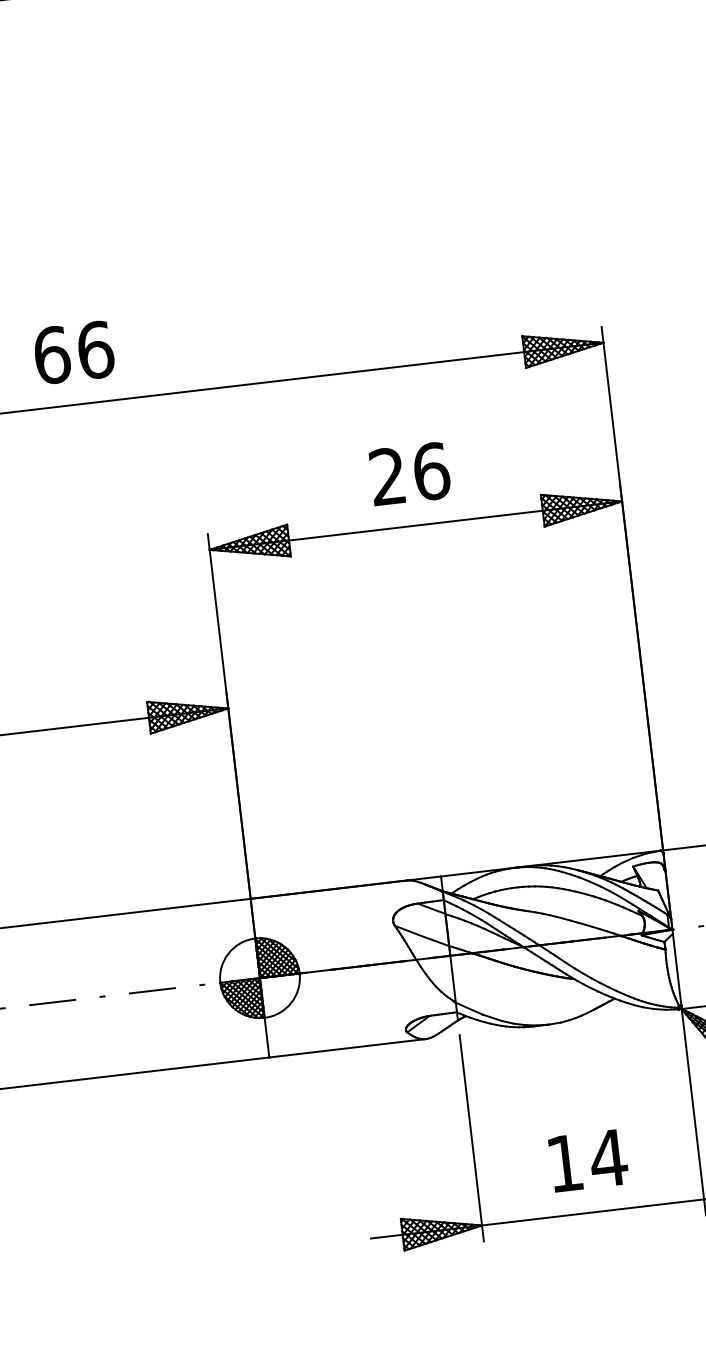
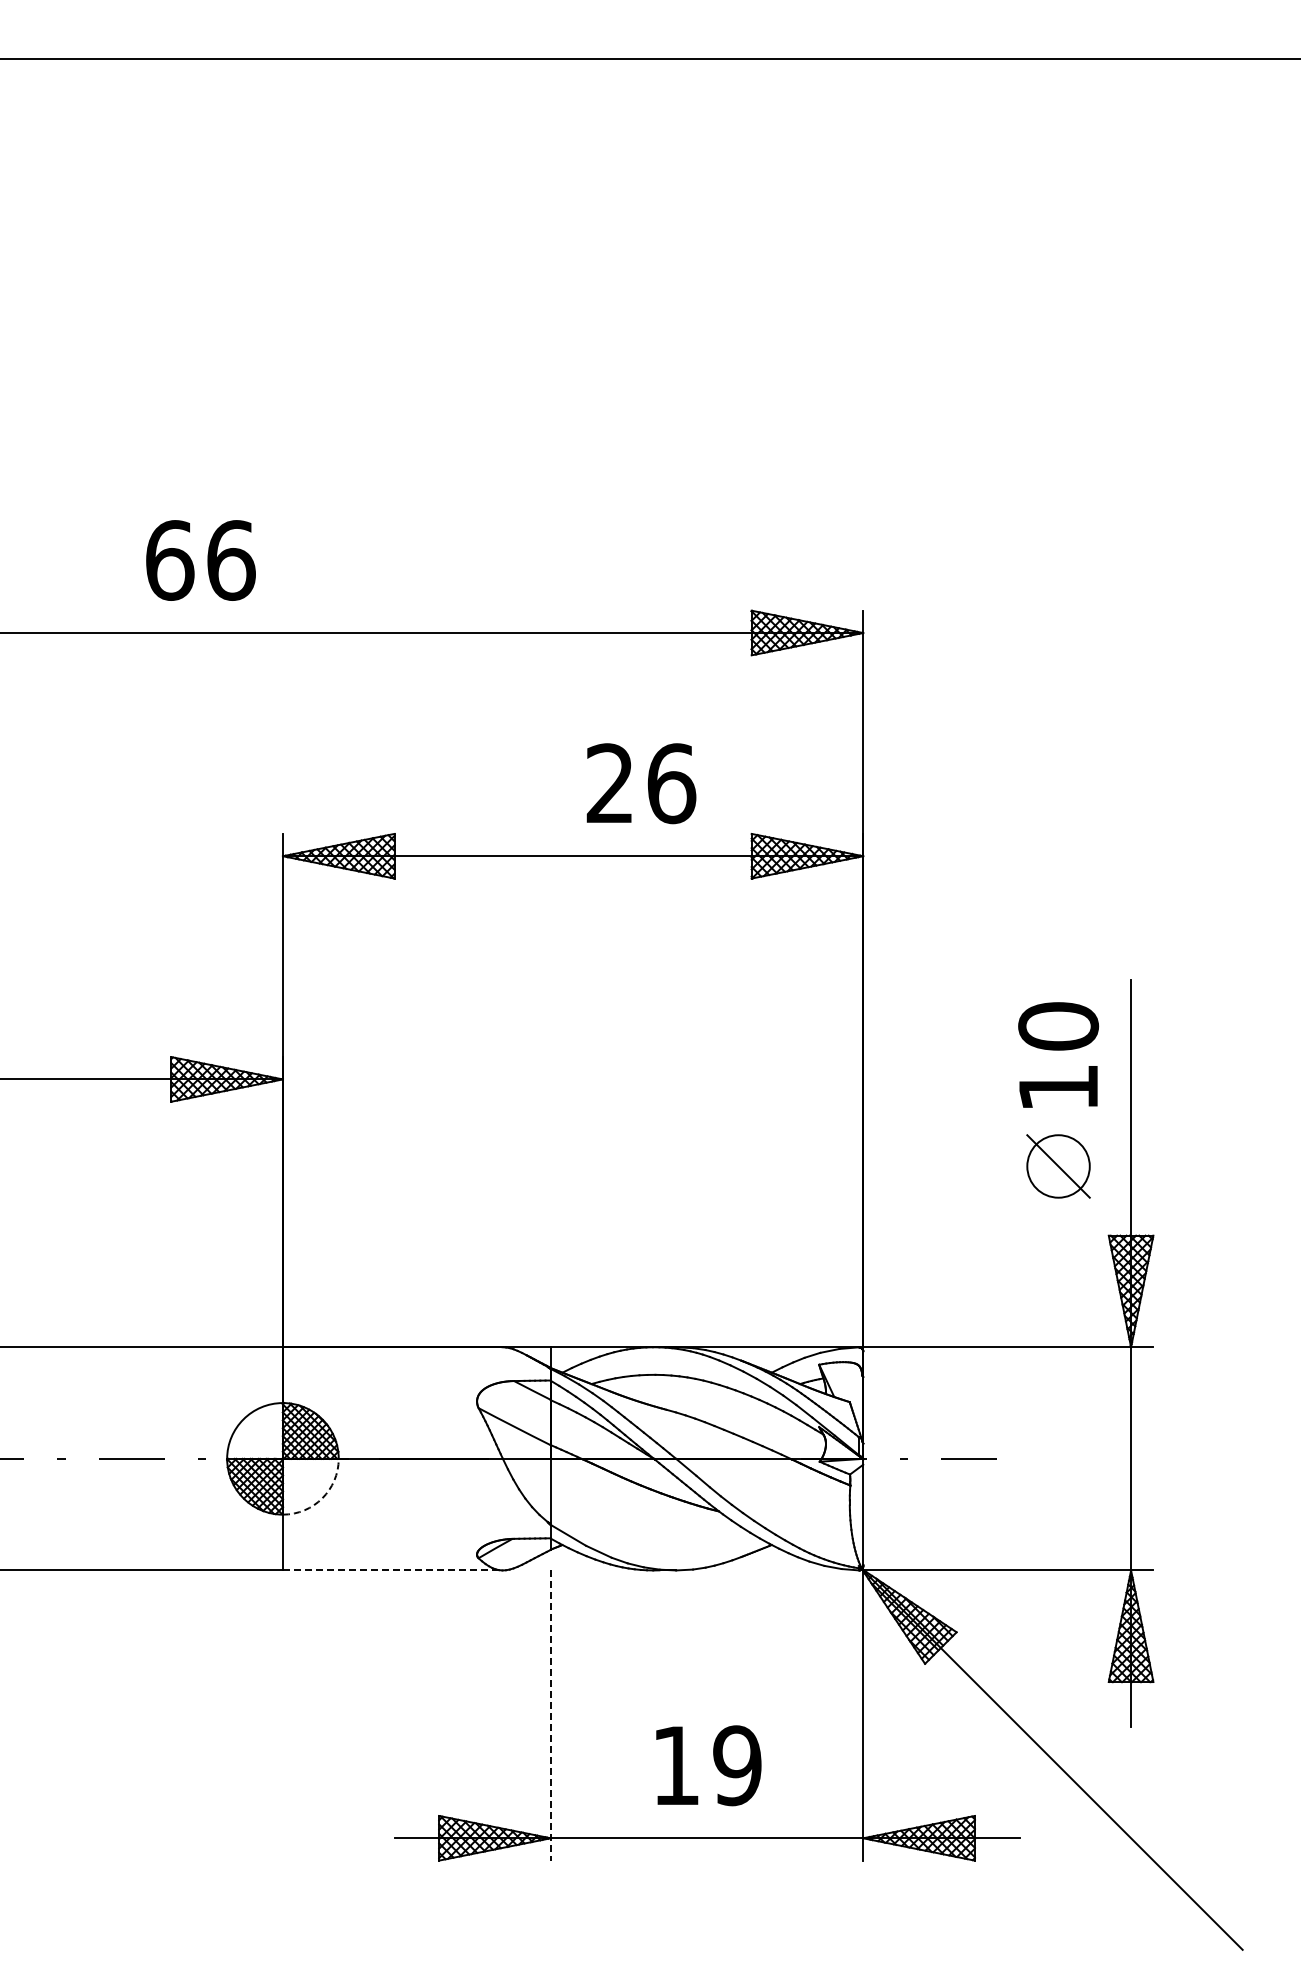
text: (73, 352) -> (200, 560), moved
text: (410, 473) -> (641, 783), moved
arc: (291, 1003) -> (322, 1498), solid -> dashed
line: (347, 1048) -> (392, 1570), solid -> dashed
line: (471, 1138) -> (550, 1716), solid -> dashed
text: (607, 1158) -> (736, 1765), 14 -> 19

